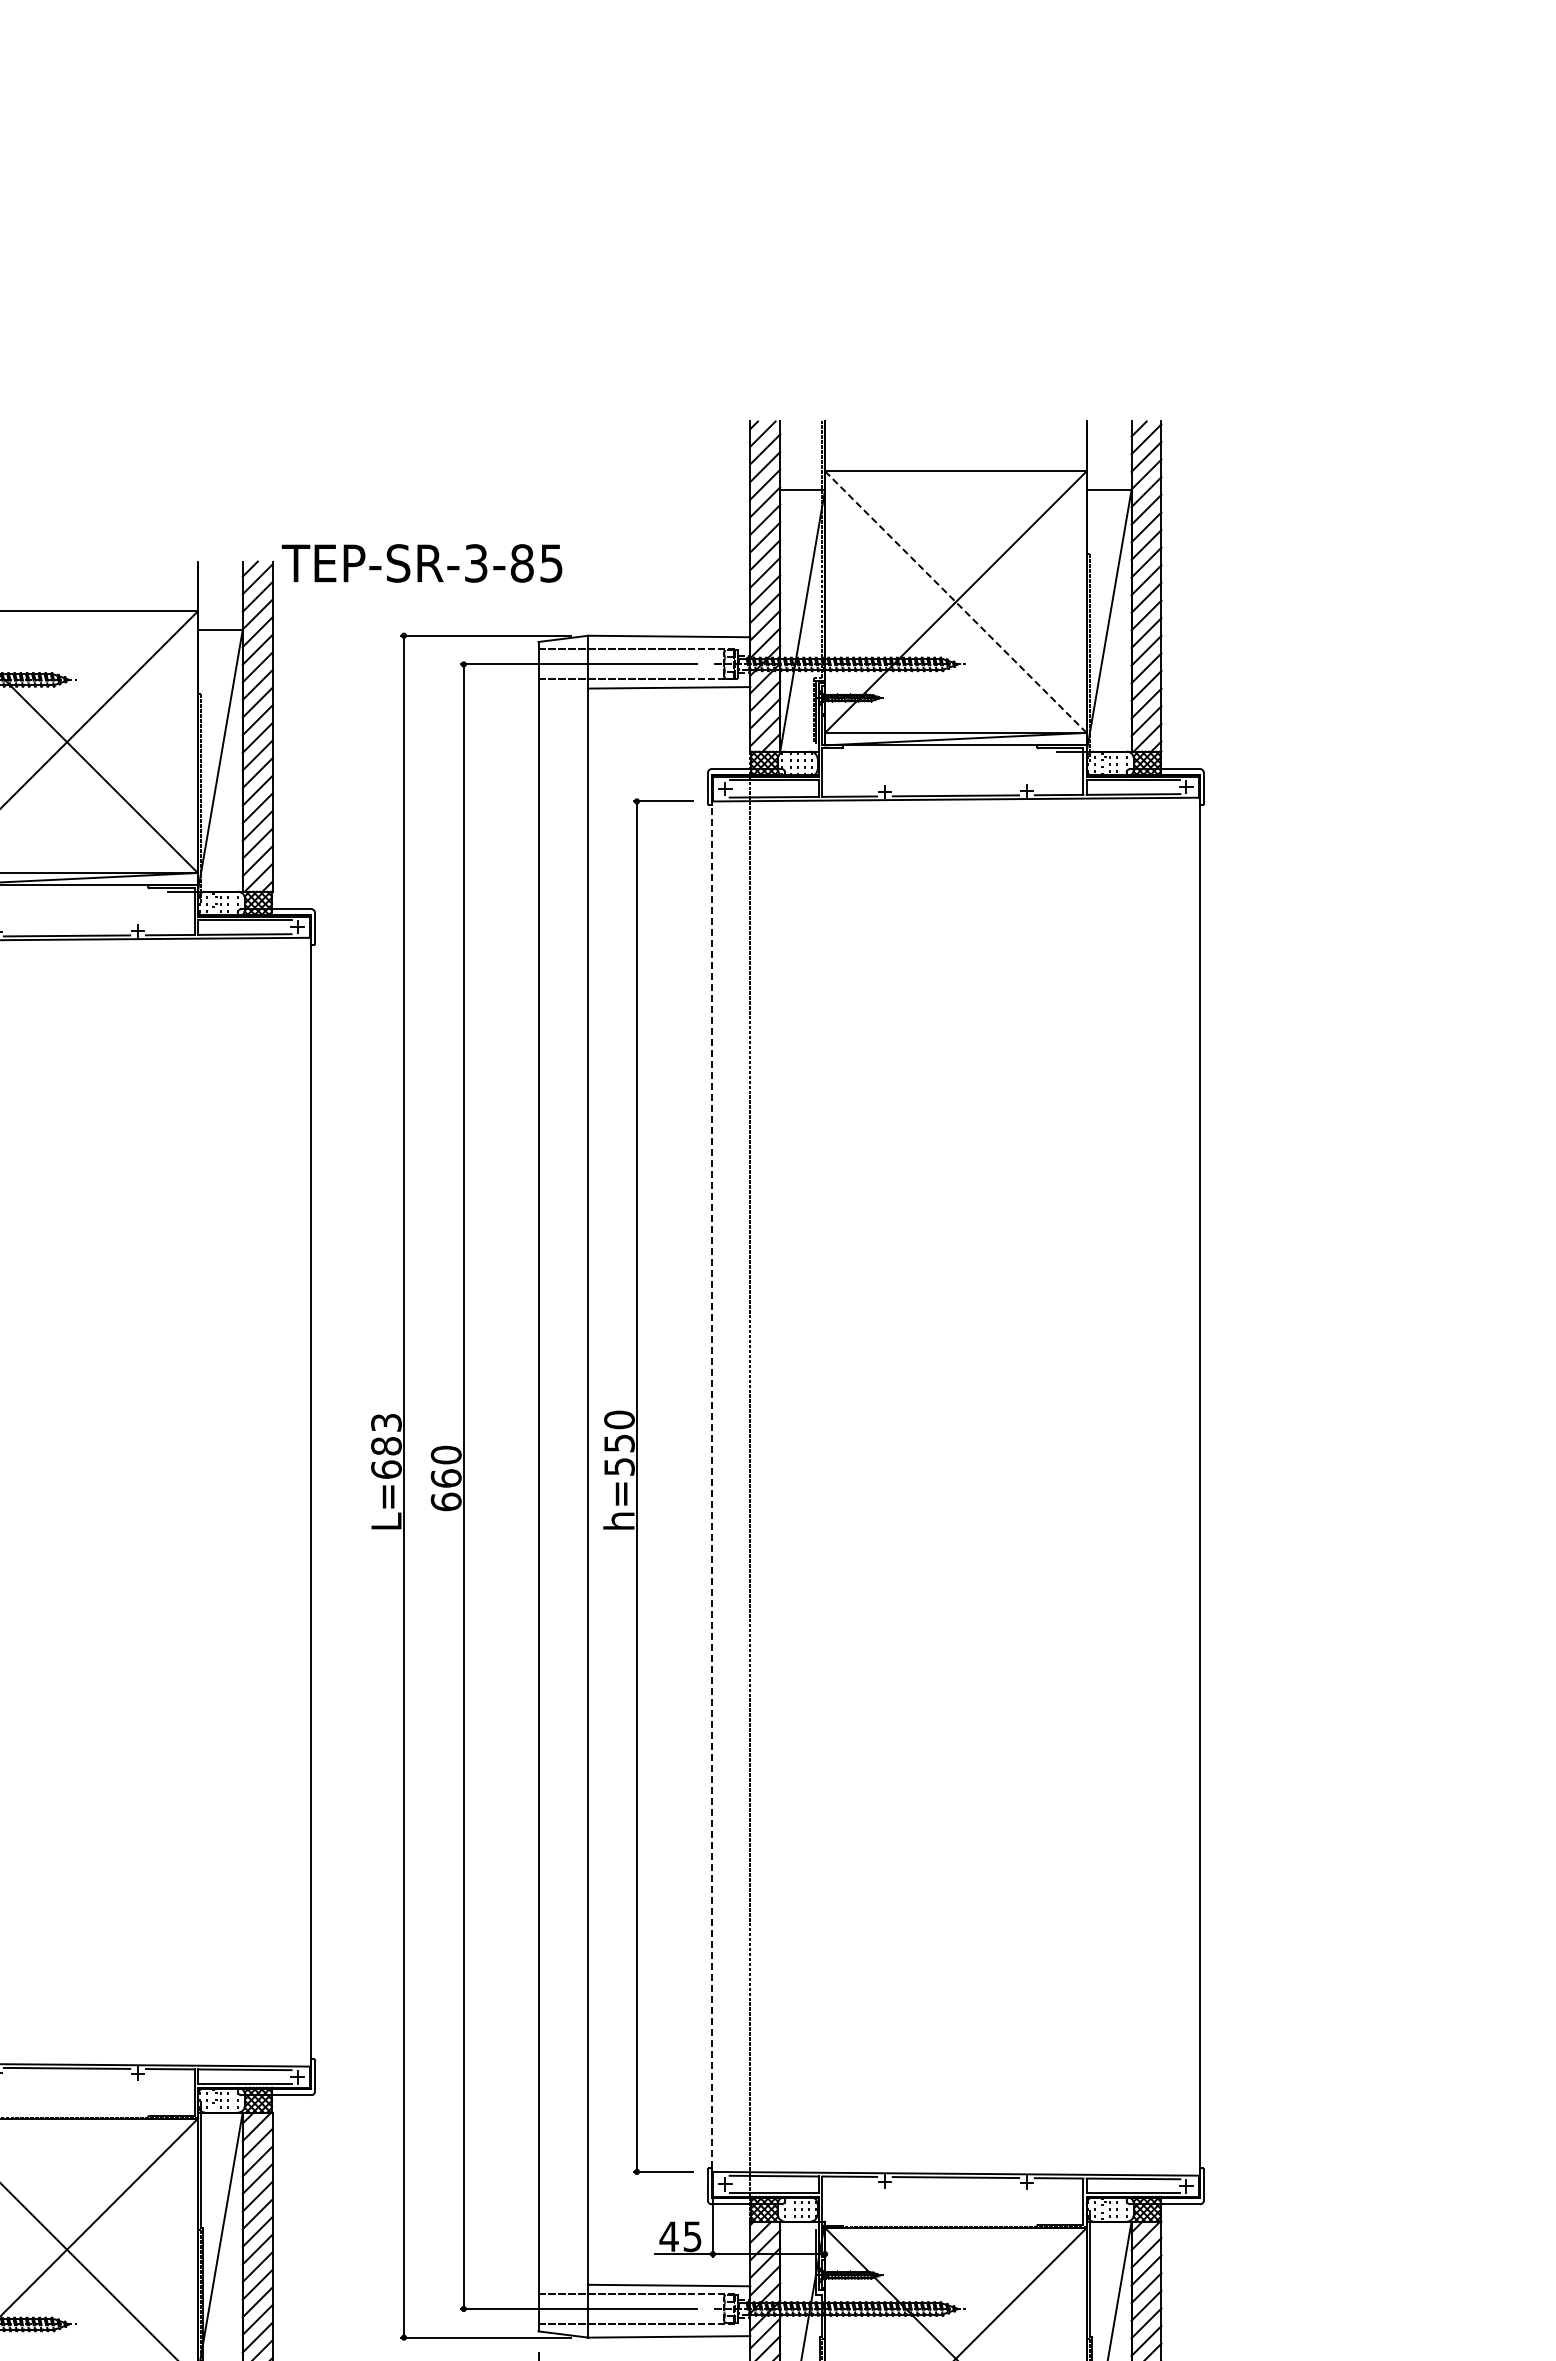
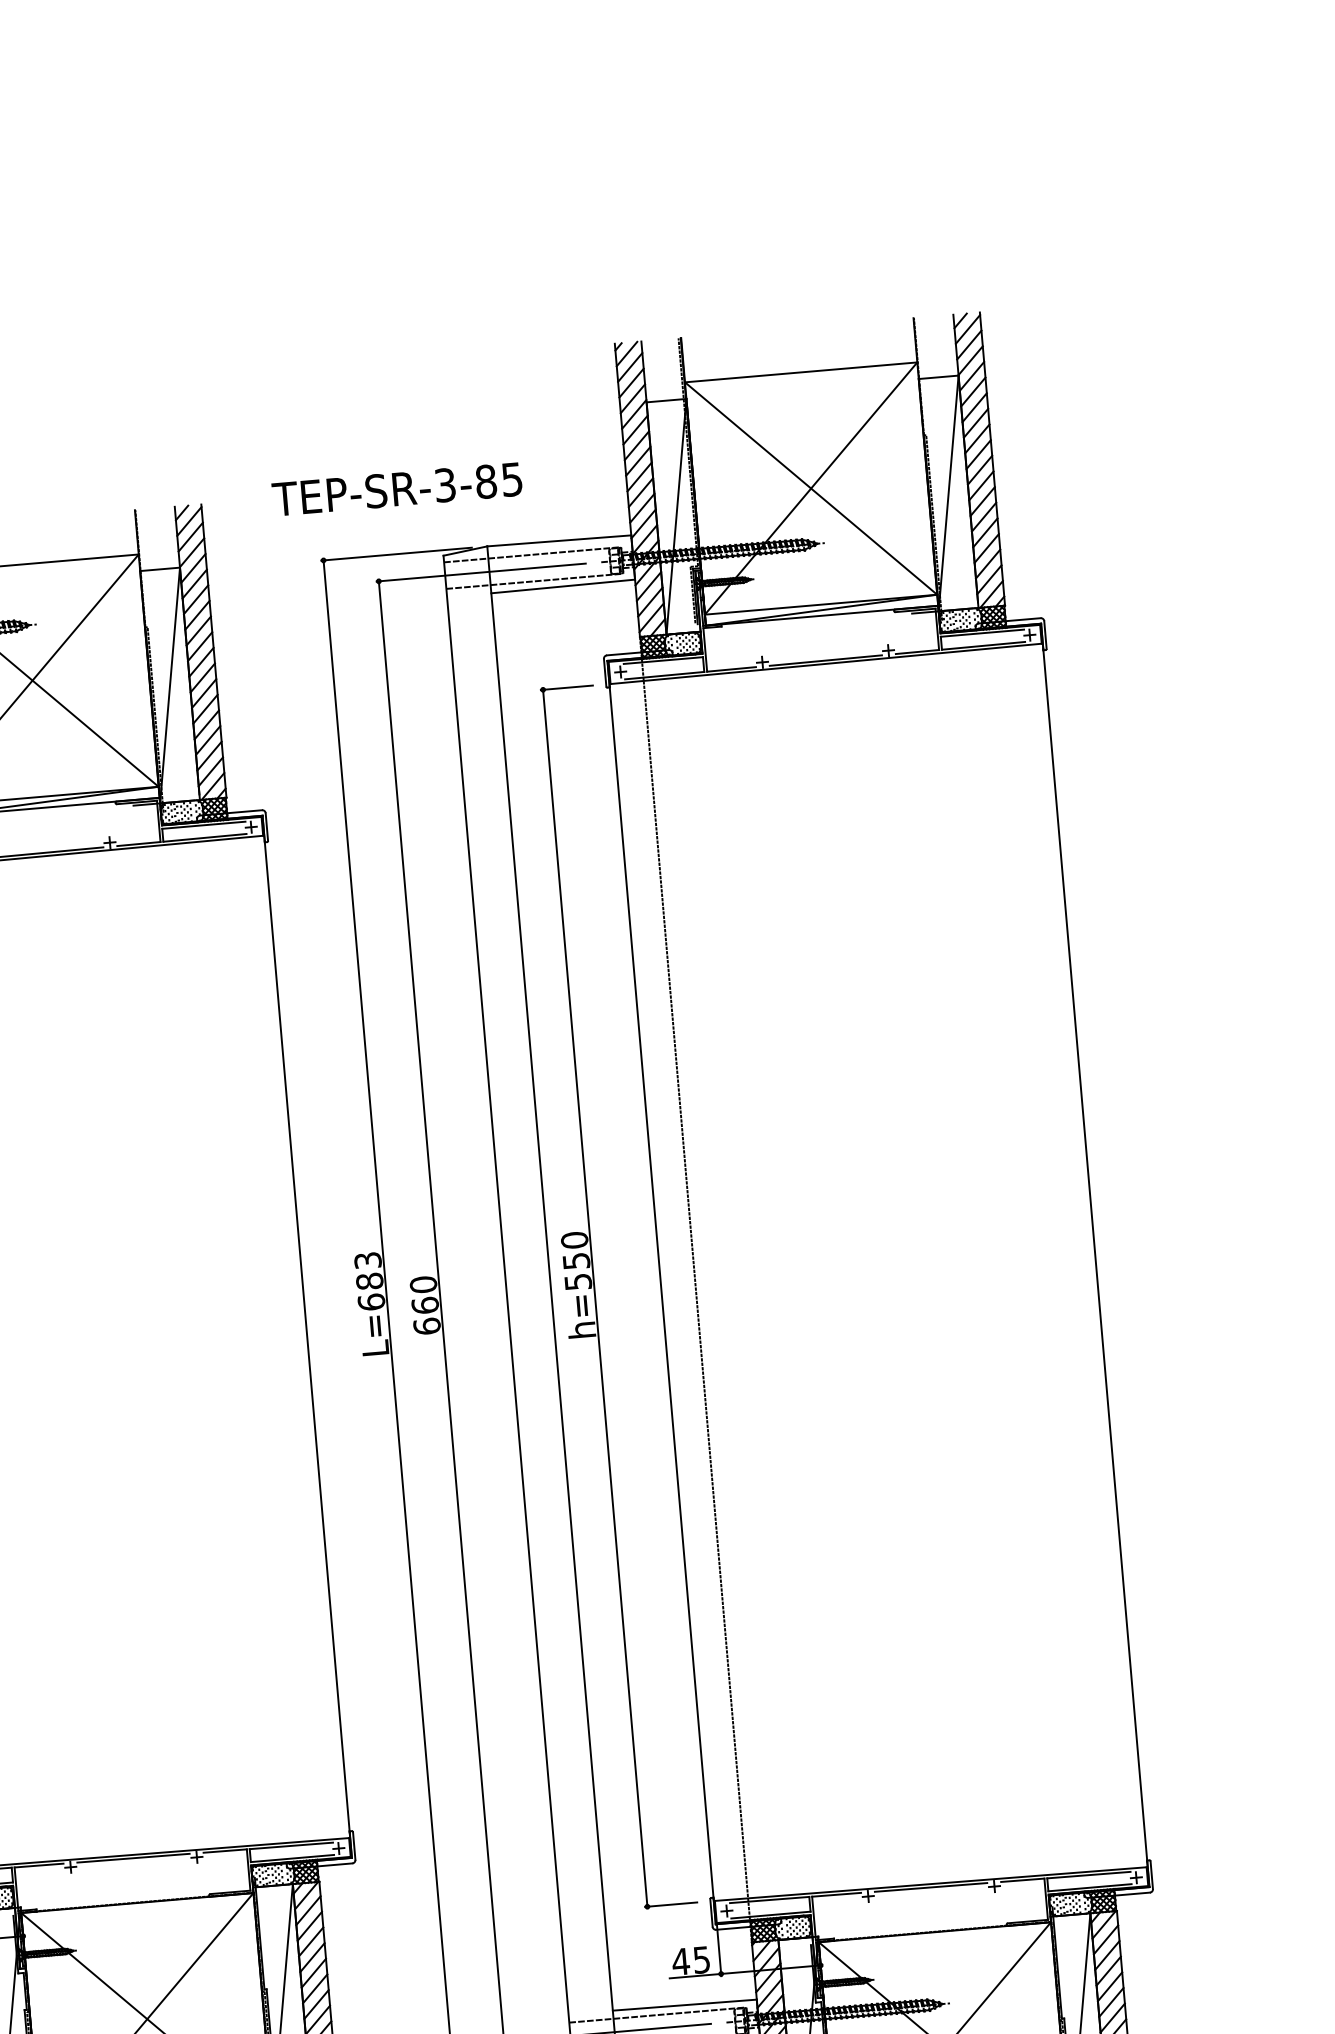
text: (421, 563) -> (396, 489), moved
line: (956, 602) -> (811, 488), dashed -> solid
line: (711, 1487) -> (661, 1293), dashed -> solid

